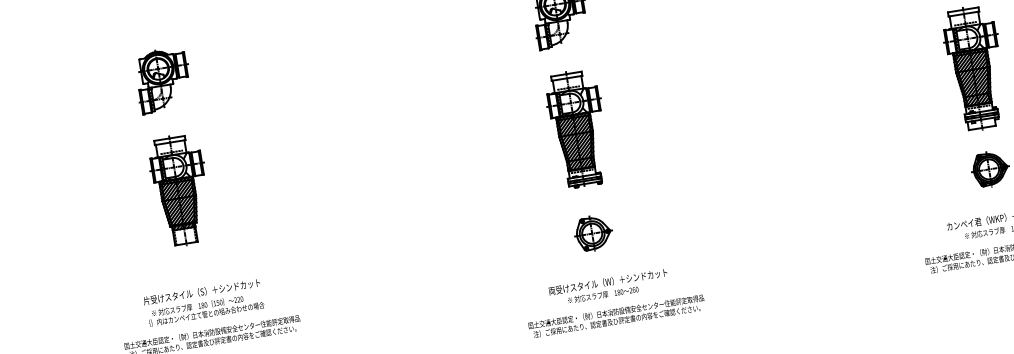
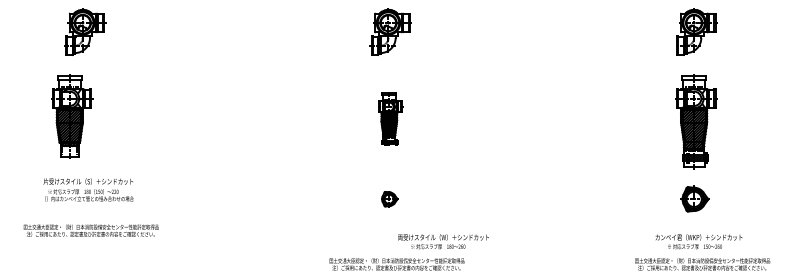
part: (577, 128) -> (390, 118), size x0.6
part: (181, 189) -> (72, 116), moved
part: (593, 232) -> (389, 198), size x0.6
text: (608, 287) -> (443, 241), moved
text: (203, 302) -> (88, 189), moved

